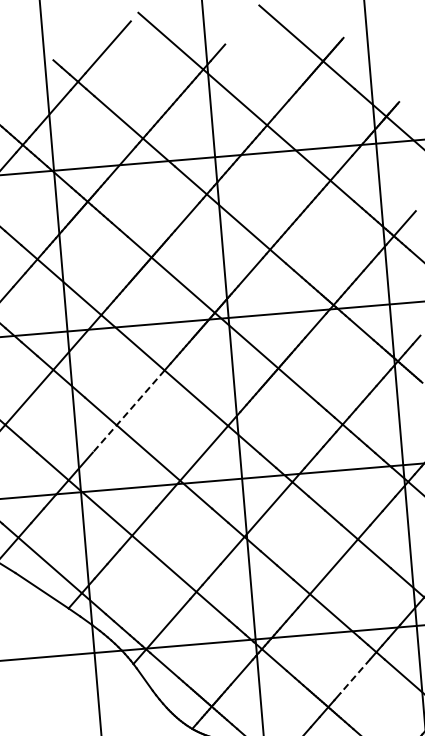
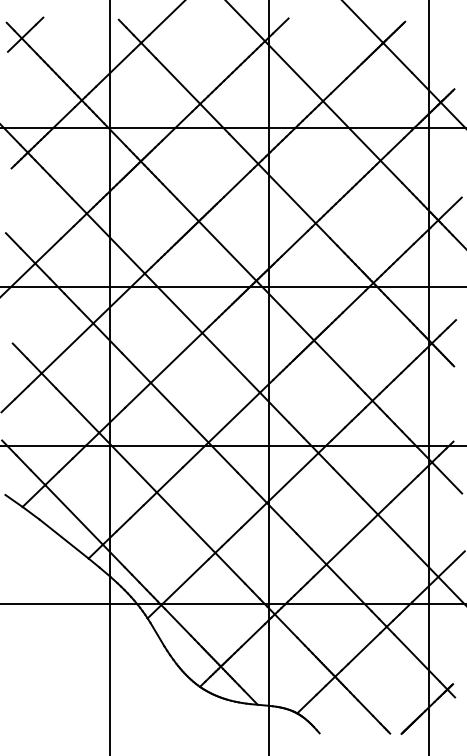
line: (128, 411) -> (163, 370), dashed -> solid
line: (354, 676) -> (363, 648), dashed -> solid

